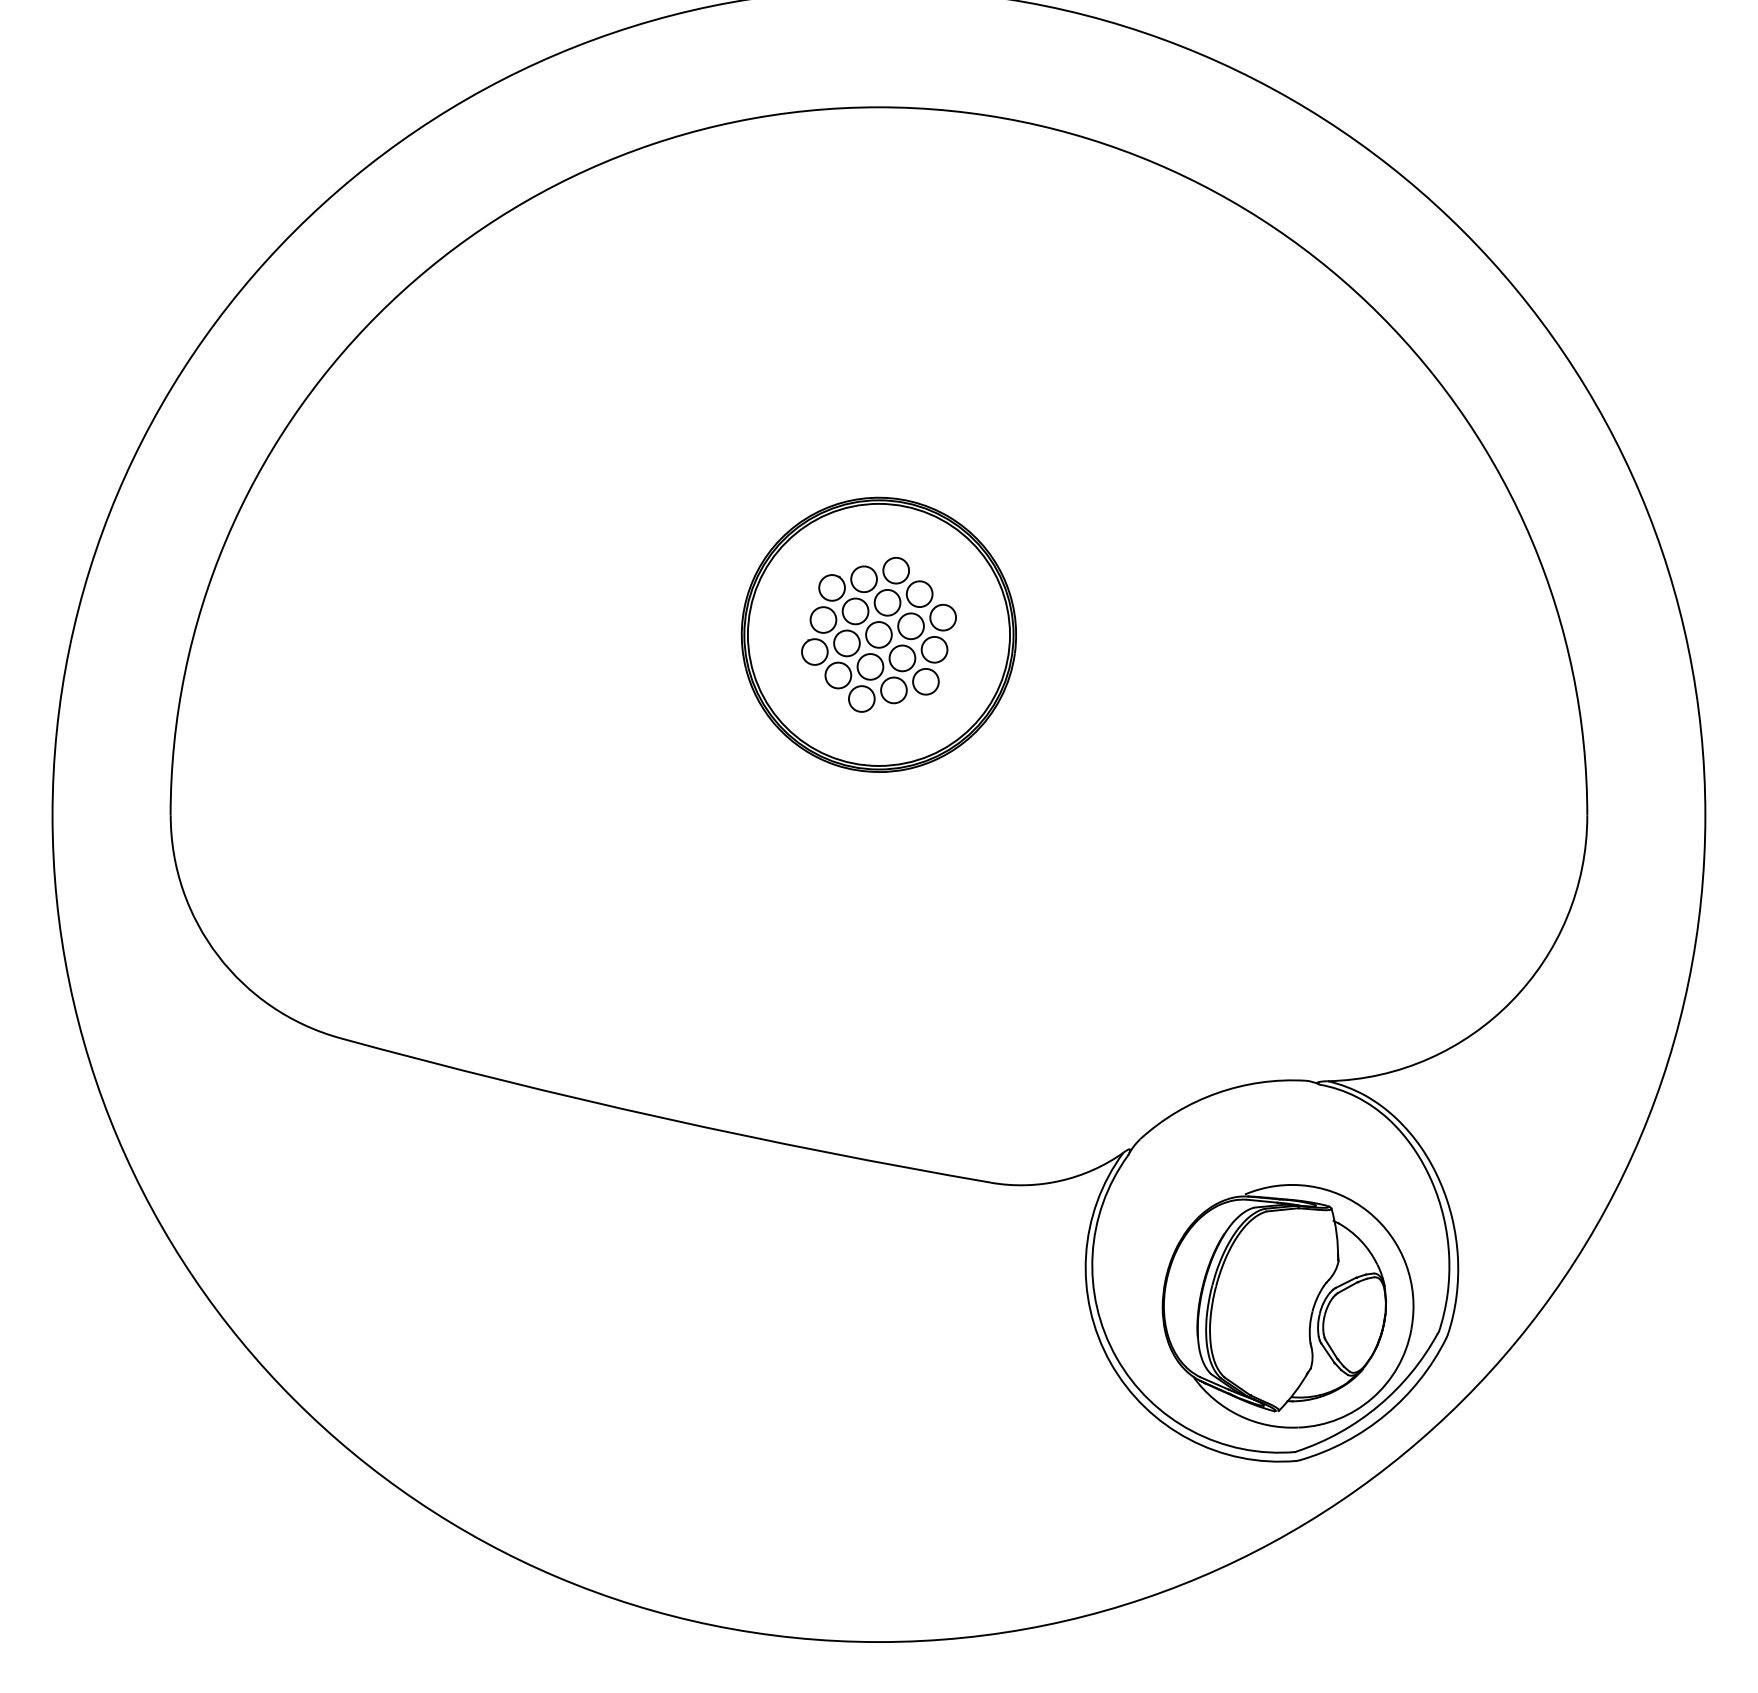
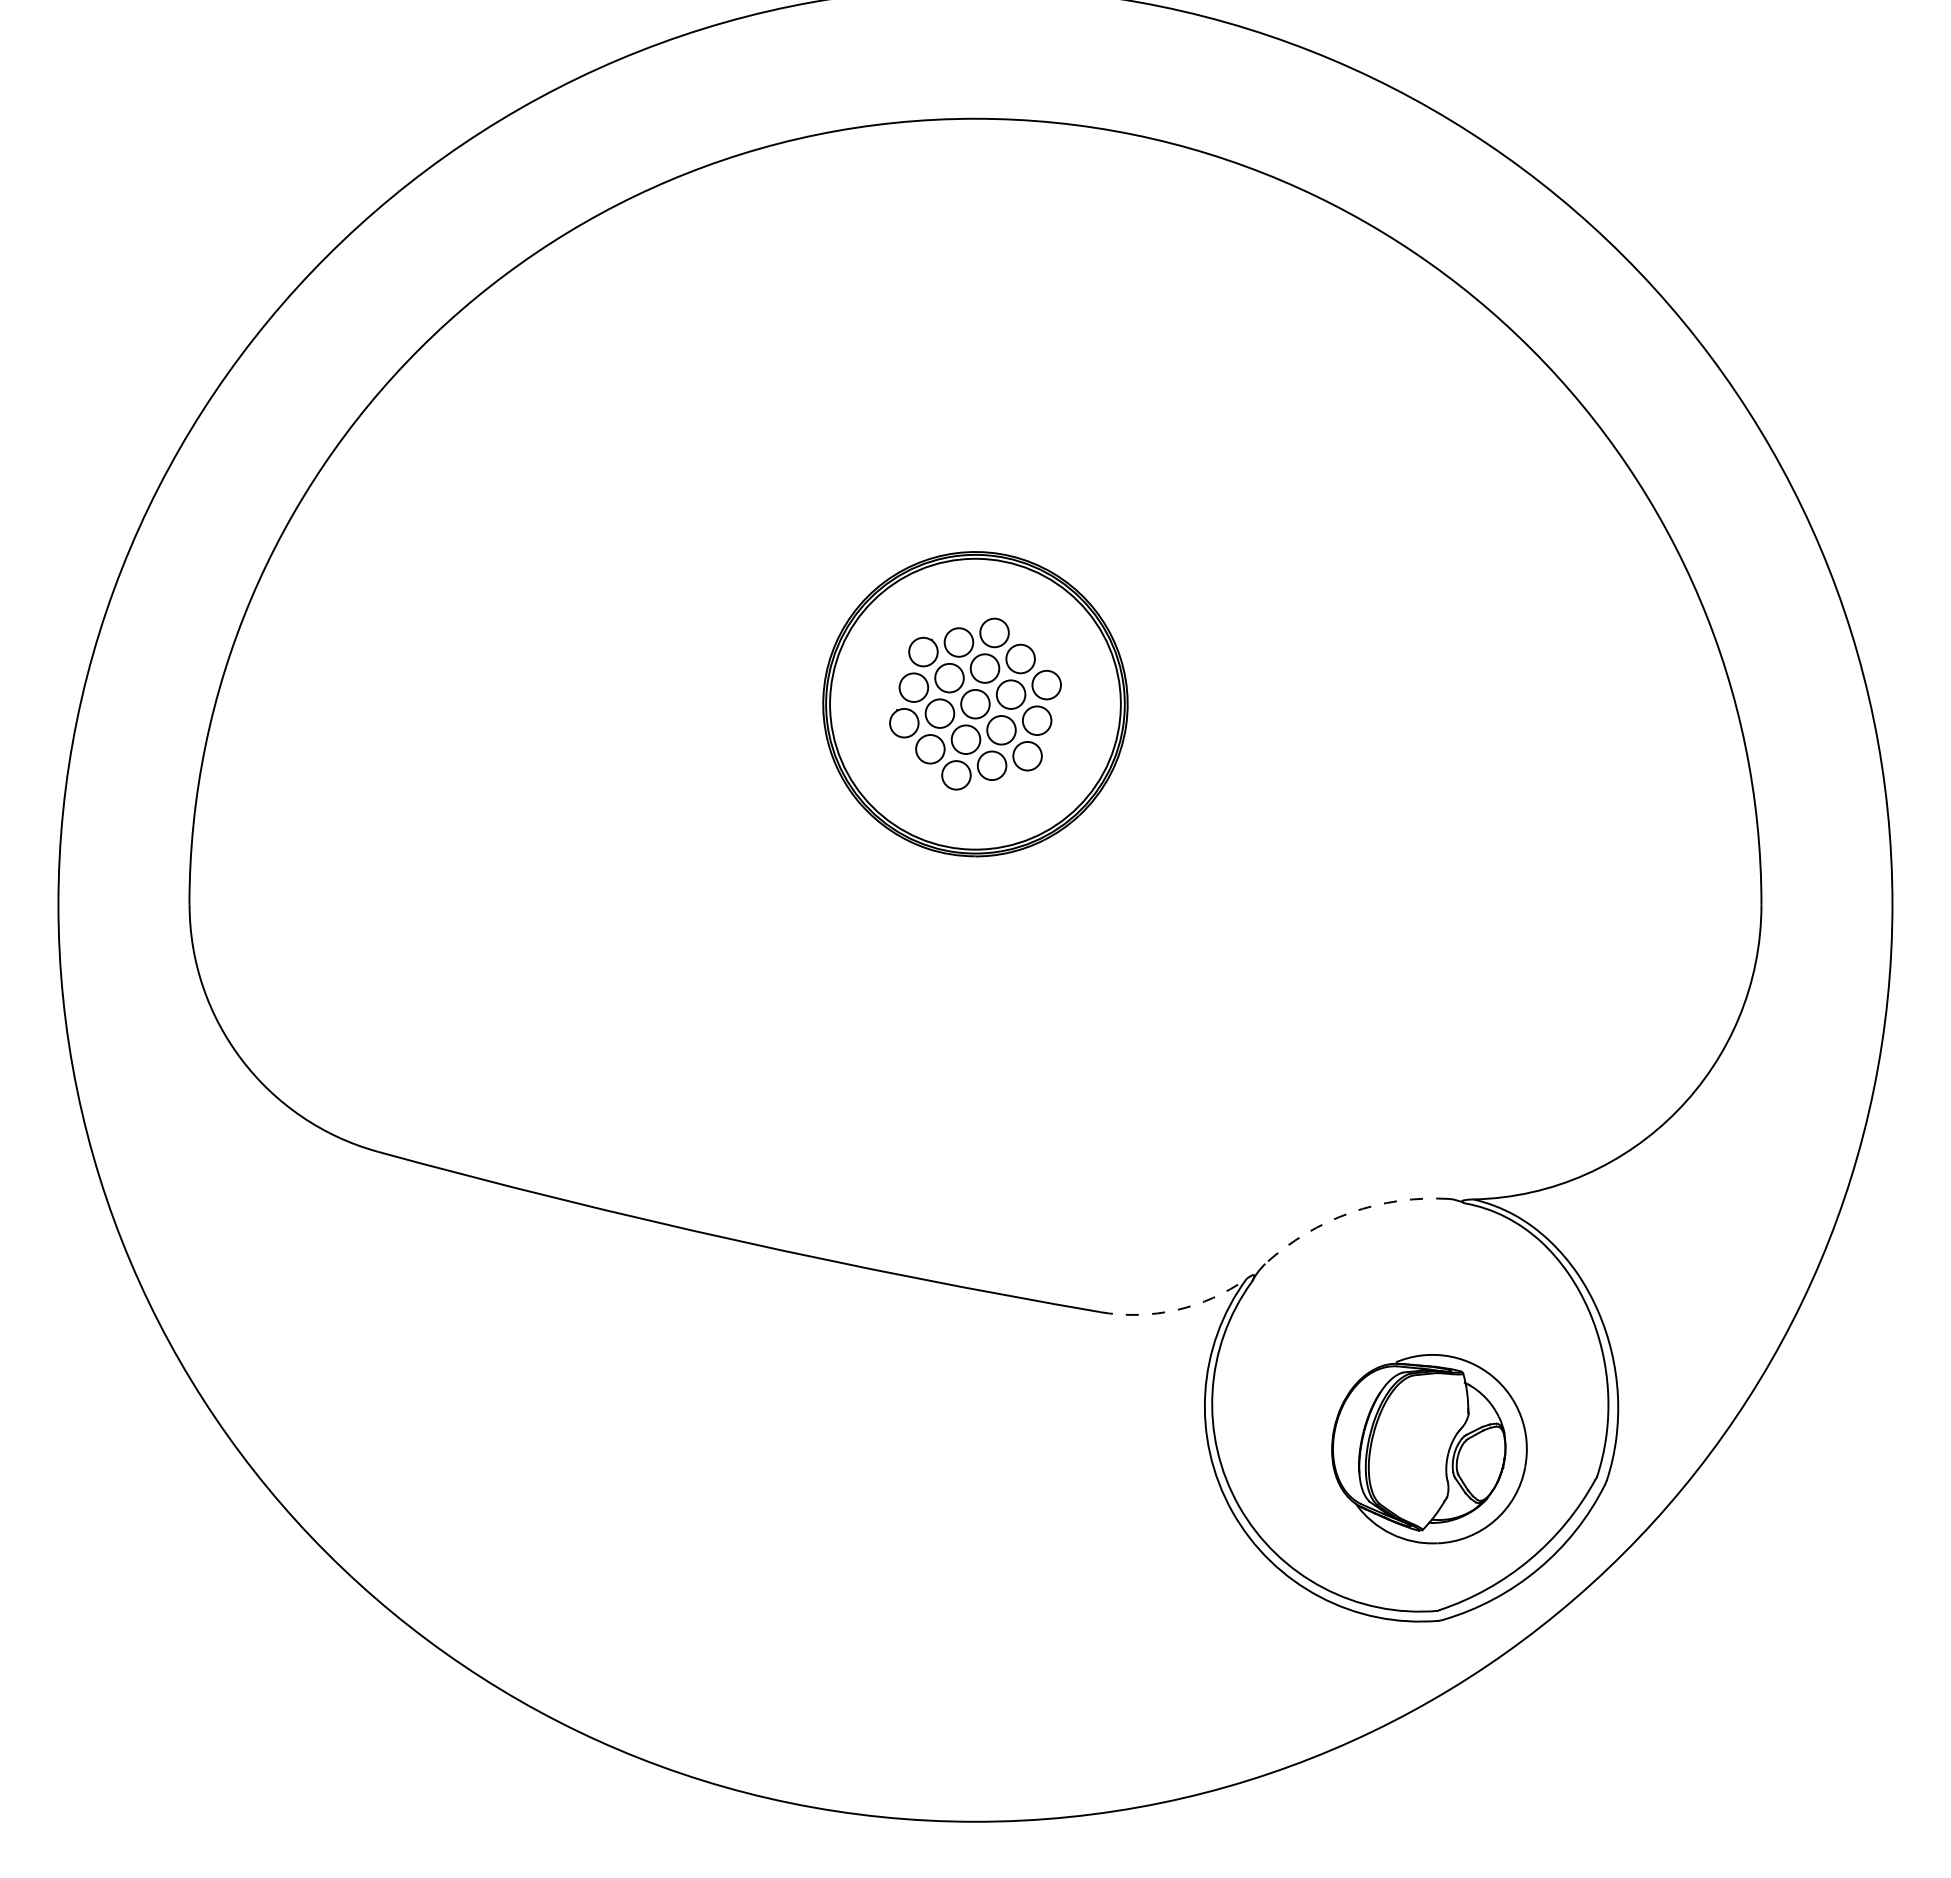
arc: (1216, 1092) -> (1350, 1212), solid -> dashed
arc: (1060, 1181) -> (1176, 1310), solid -> dashed
part: (1288, 1305) -> (1429, 1448), size x0.7

